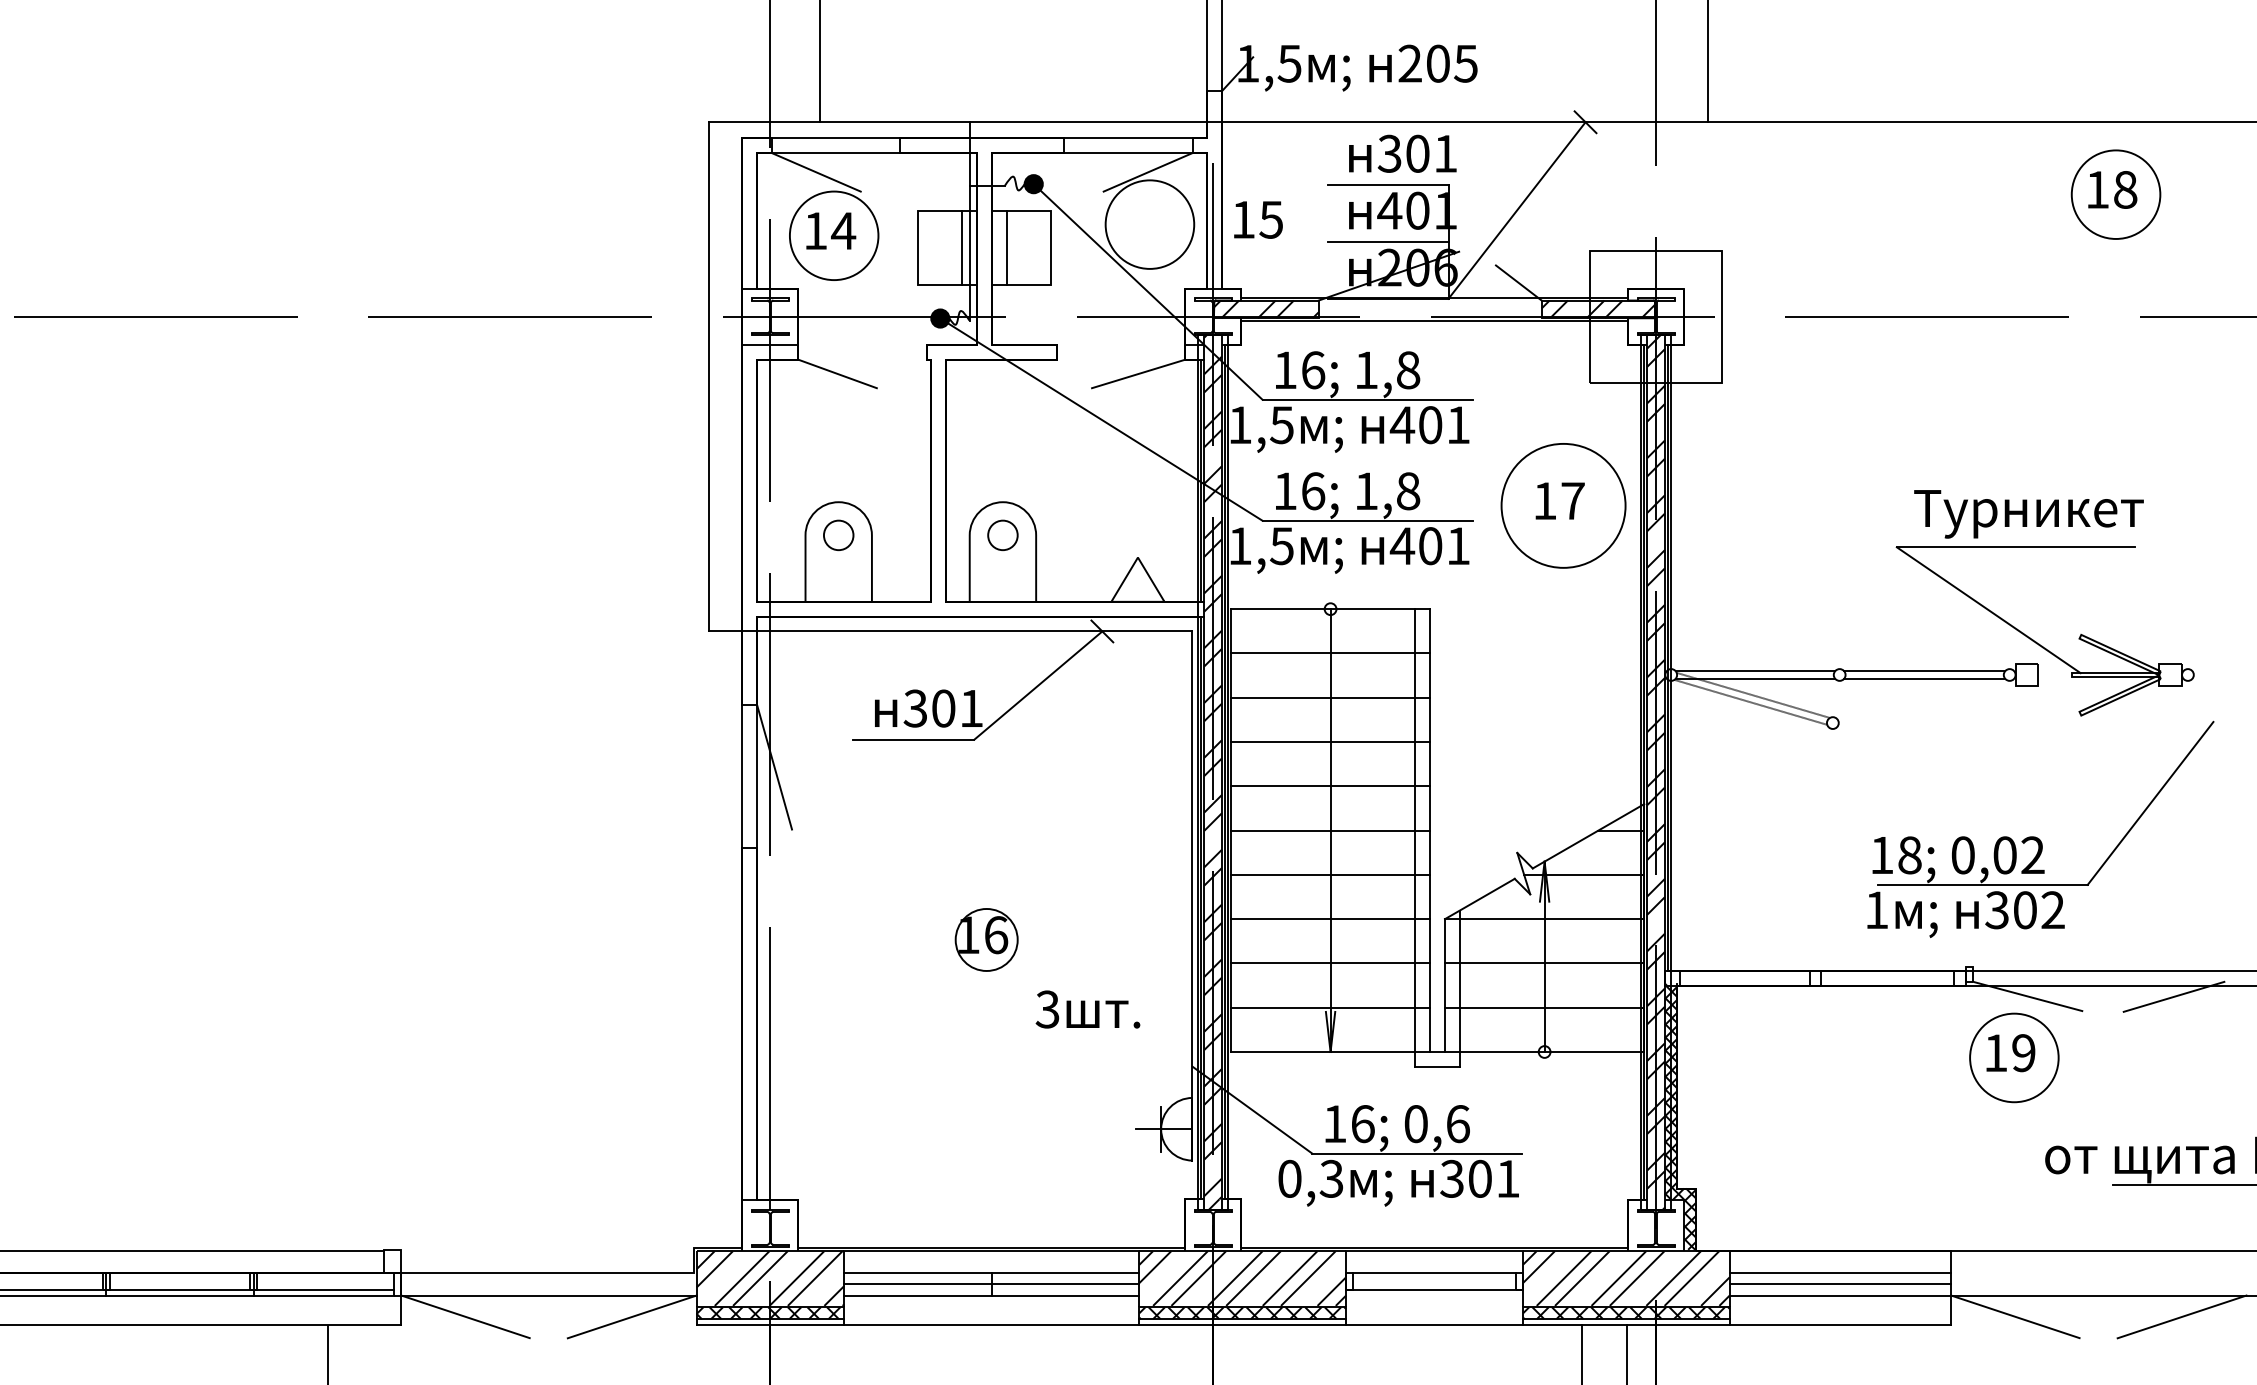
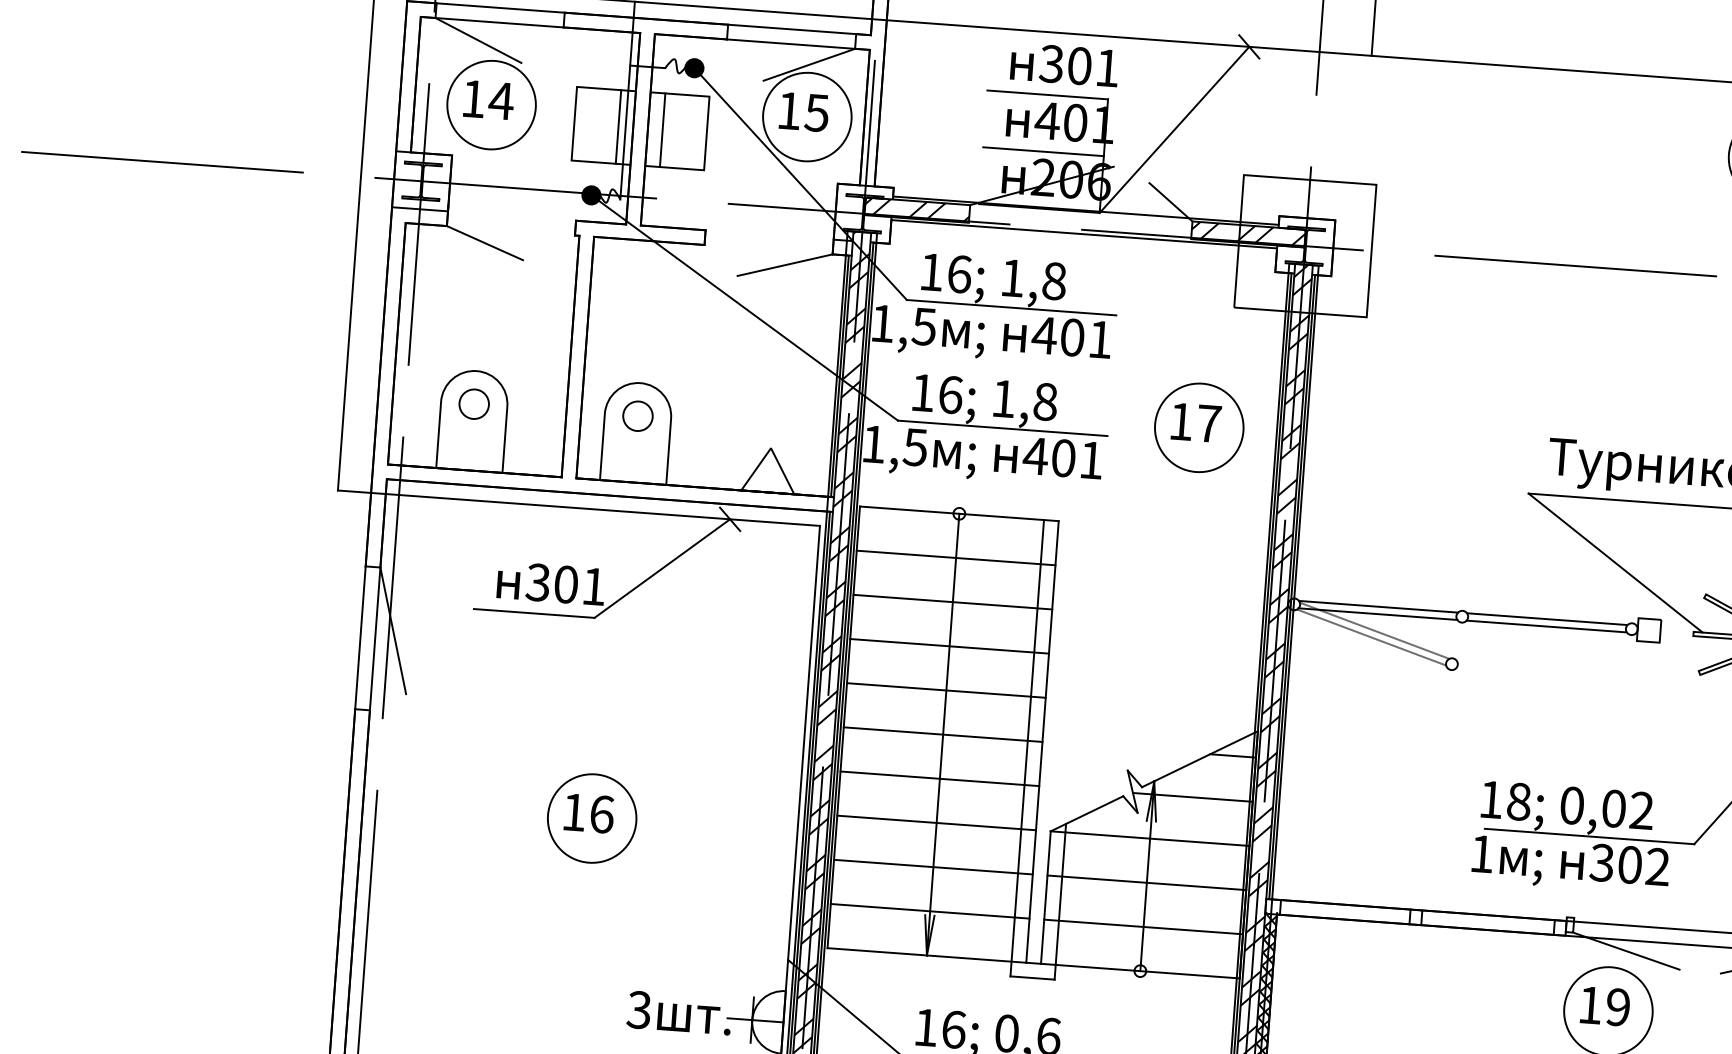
text: (1258, 219) -> (804, 111), moved
circle: (1563, 505) -> (1199, 427), size x0.71
circle: (986, 939) -> (591, 818), size x1.43
text: (1087, 1009) -> (678, 1012), moved

